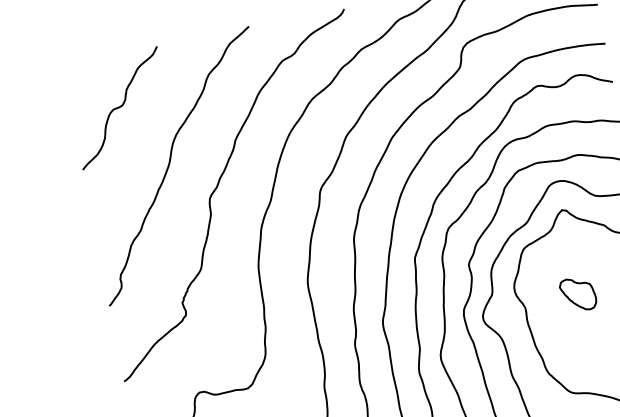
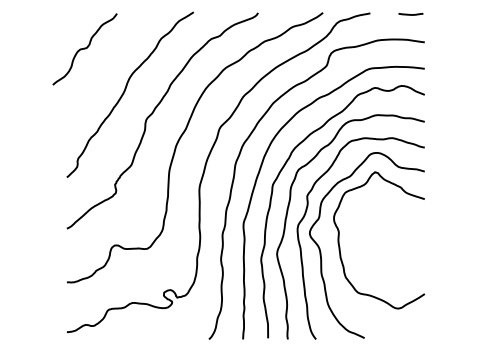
curve: (119, 108) -> (84, 49), moved
part: (578, 294) -> (375, 229), removed

